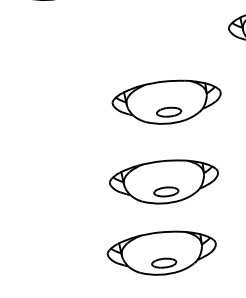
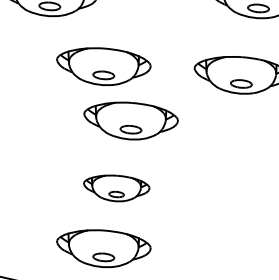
part: (124, 45) -> (103, 66), added
part: (164, 182) -> (116, 188), size x0.7

